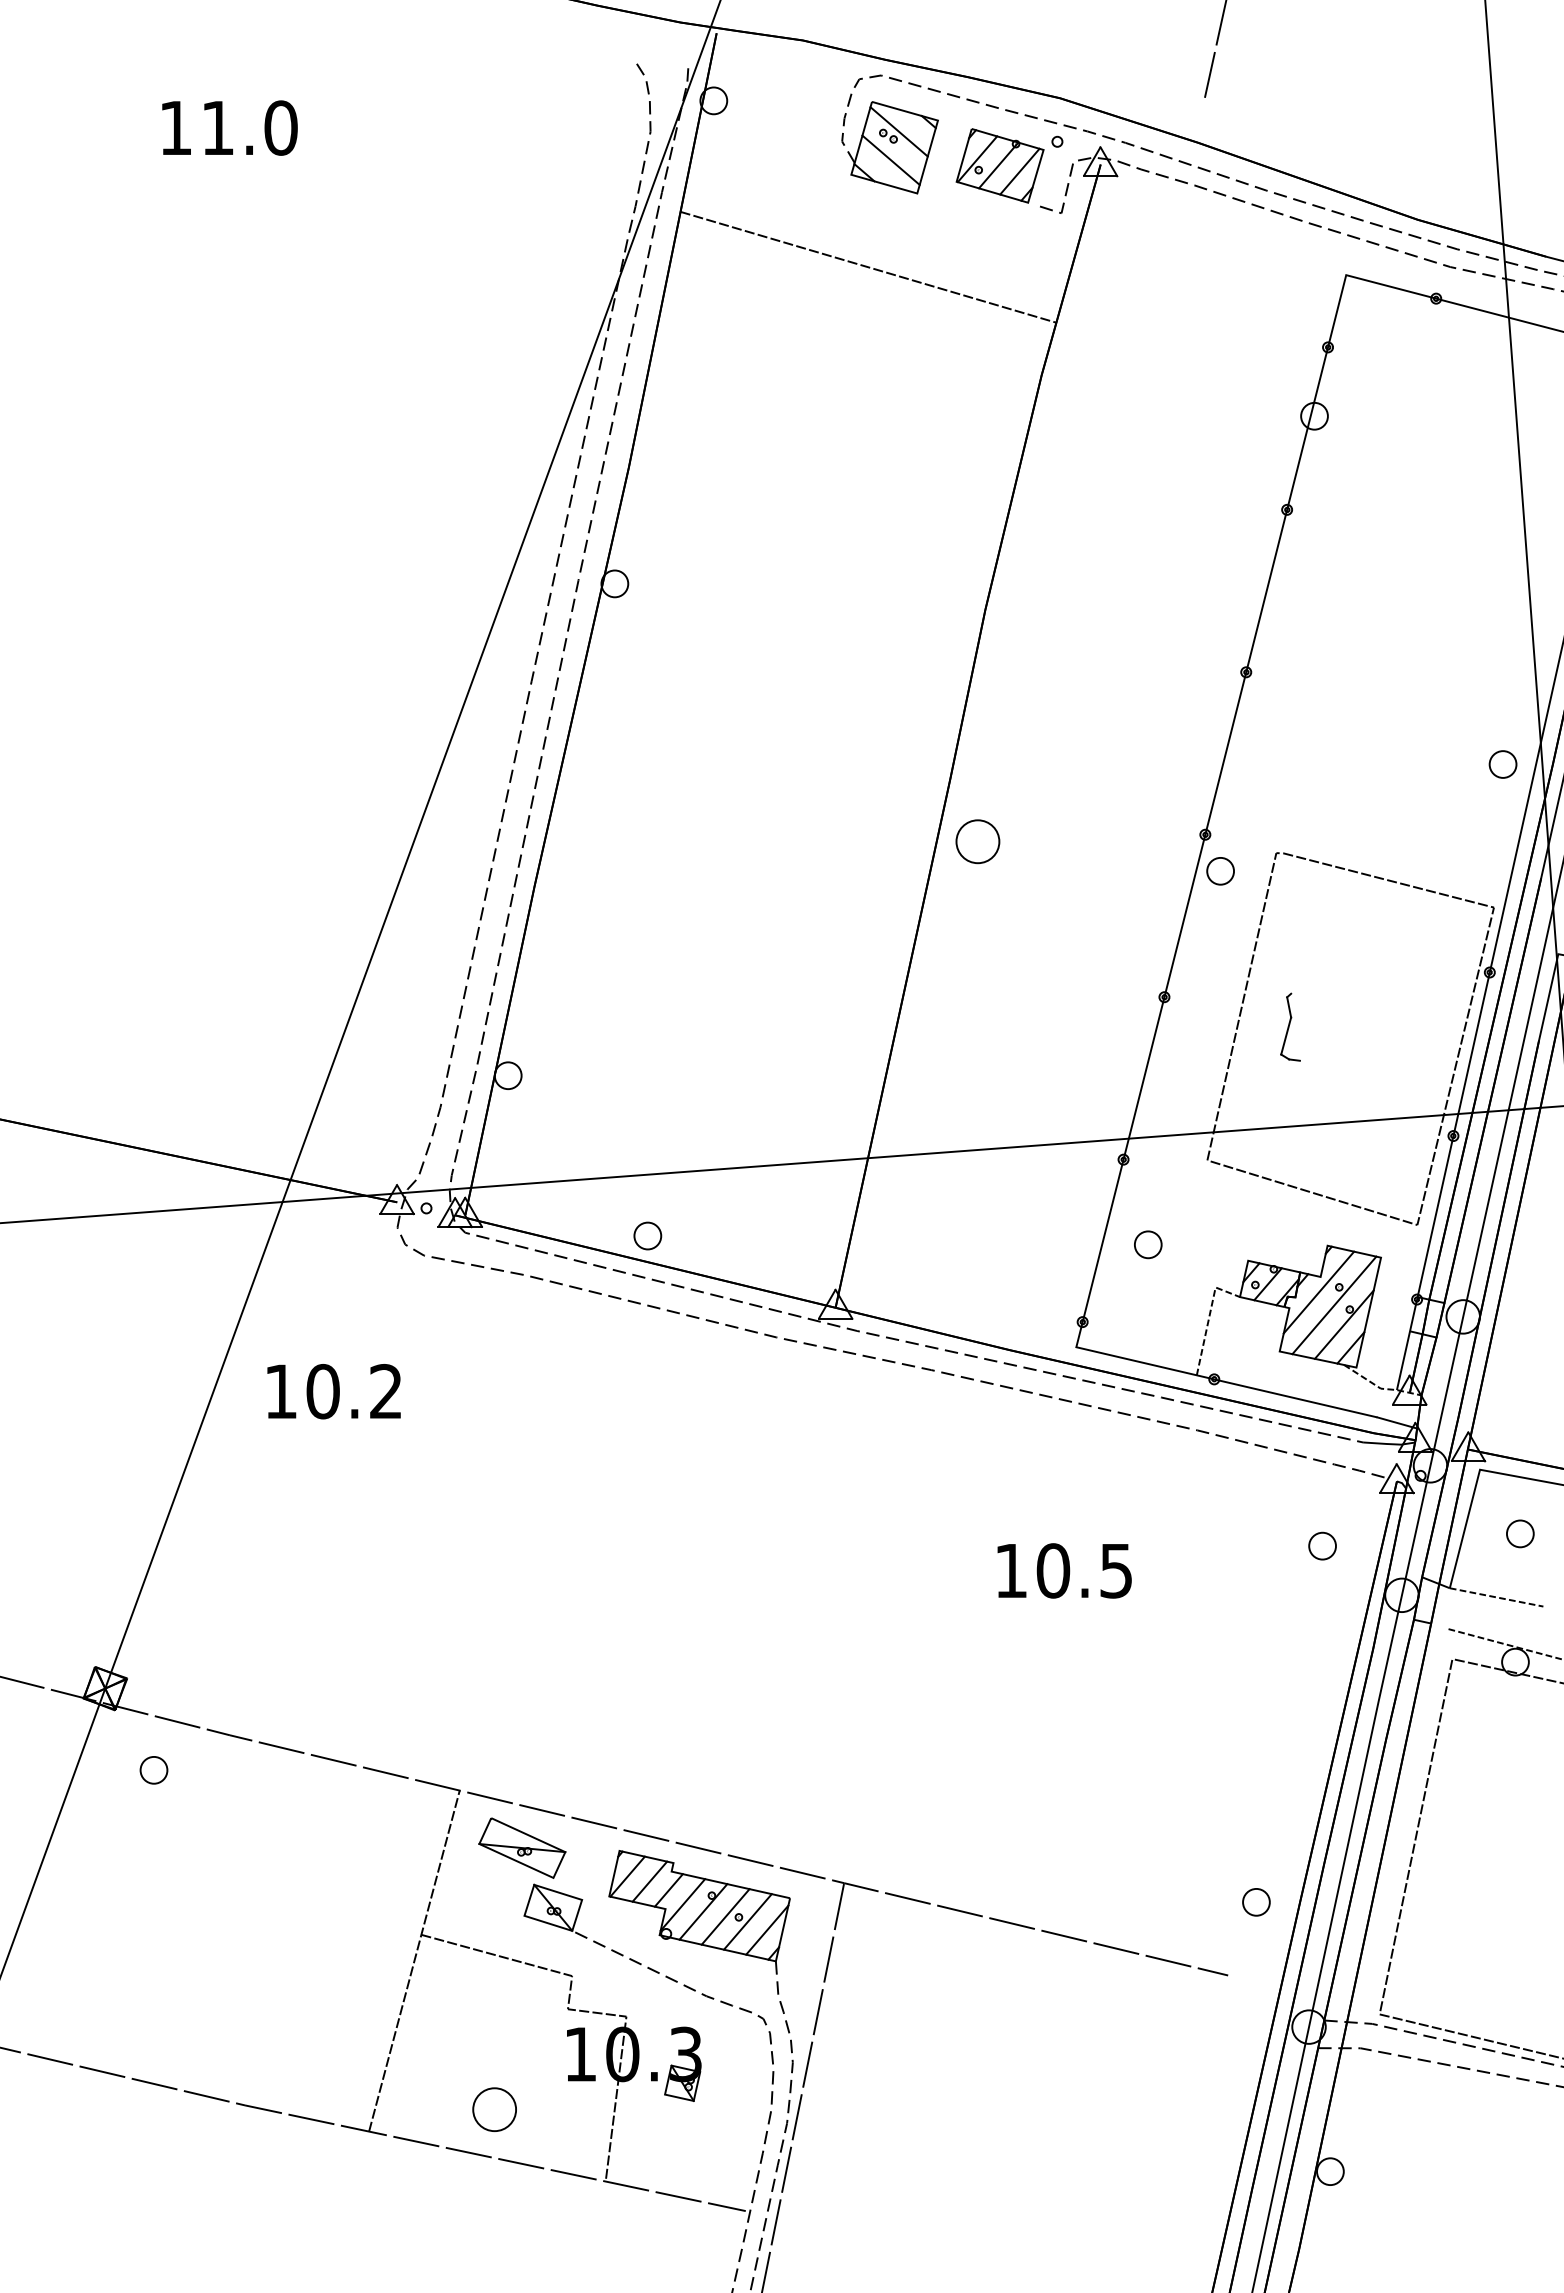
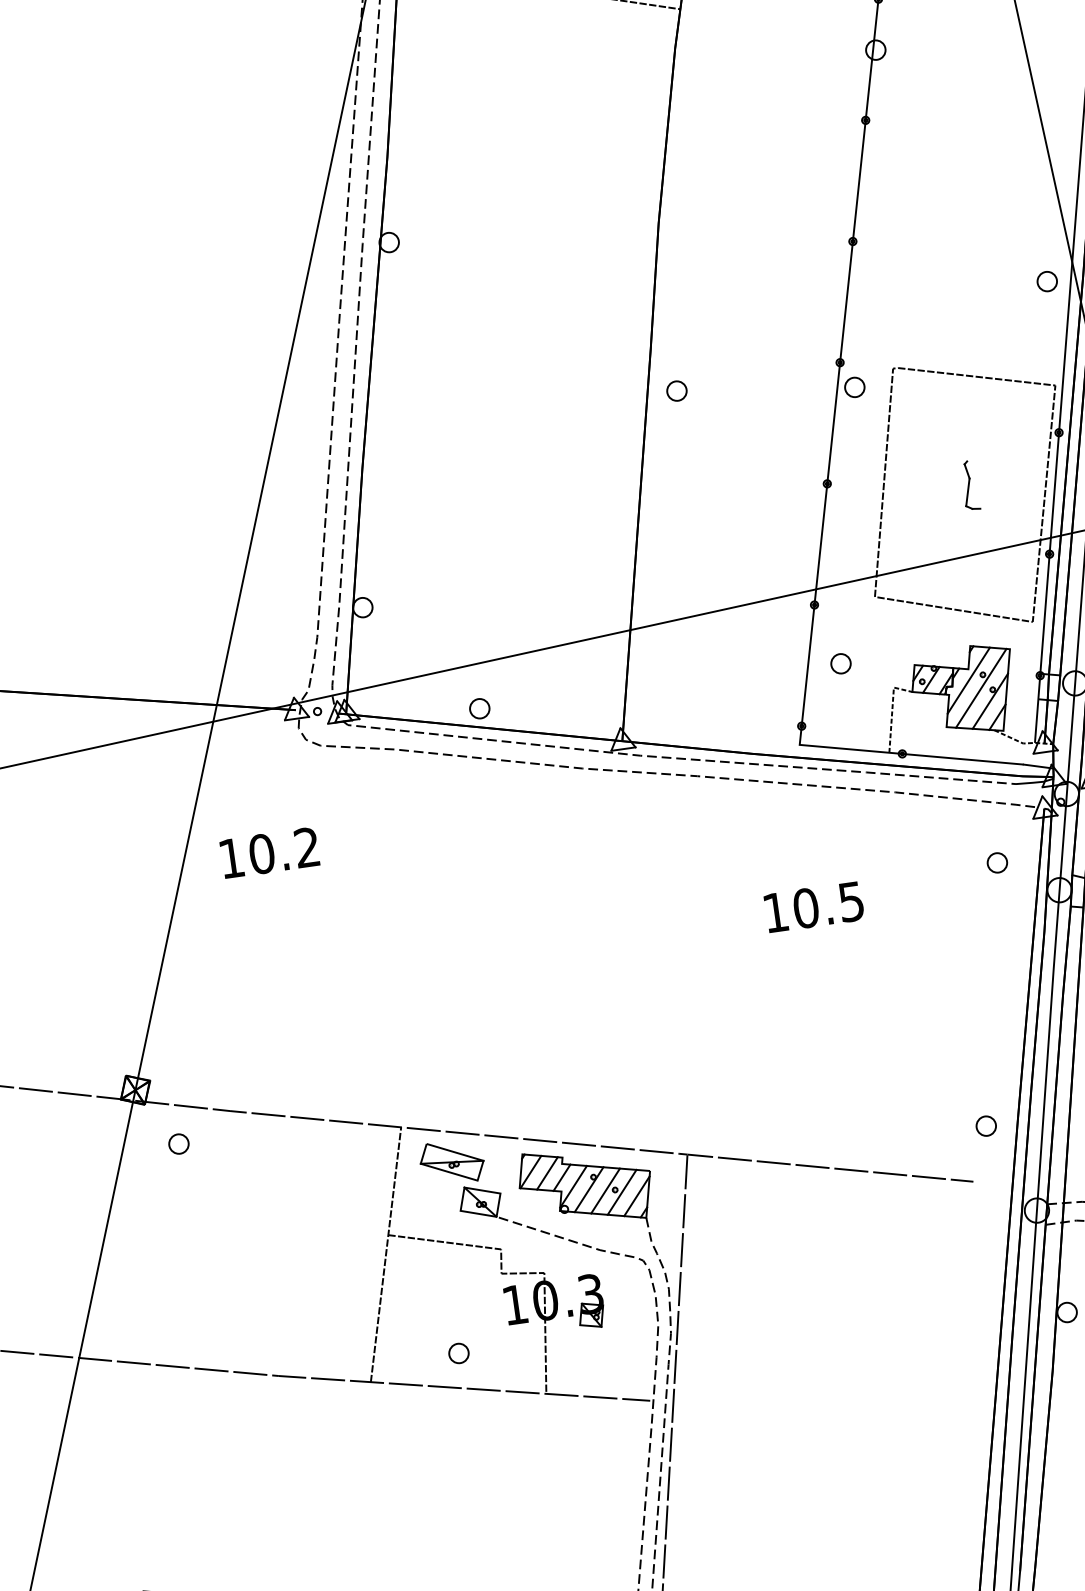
part: (977, 841) -> (676, 390), size x0.62
part: (1290, 1026) -> (970, 485), moved
part: (494, 2109) -> (458, 1353), size x0.62

